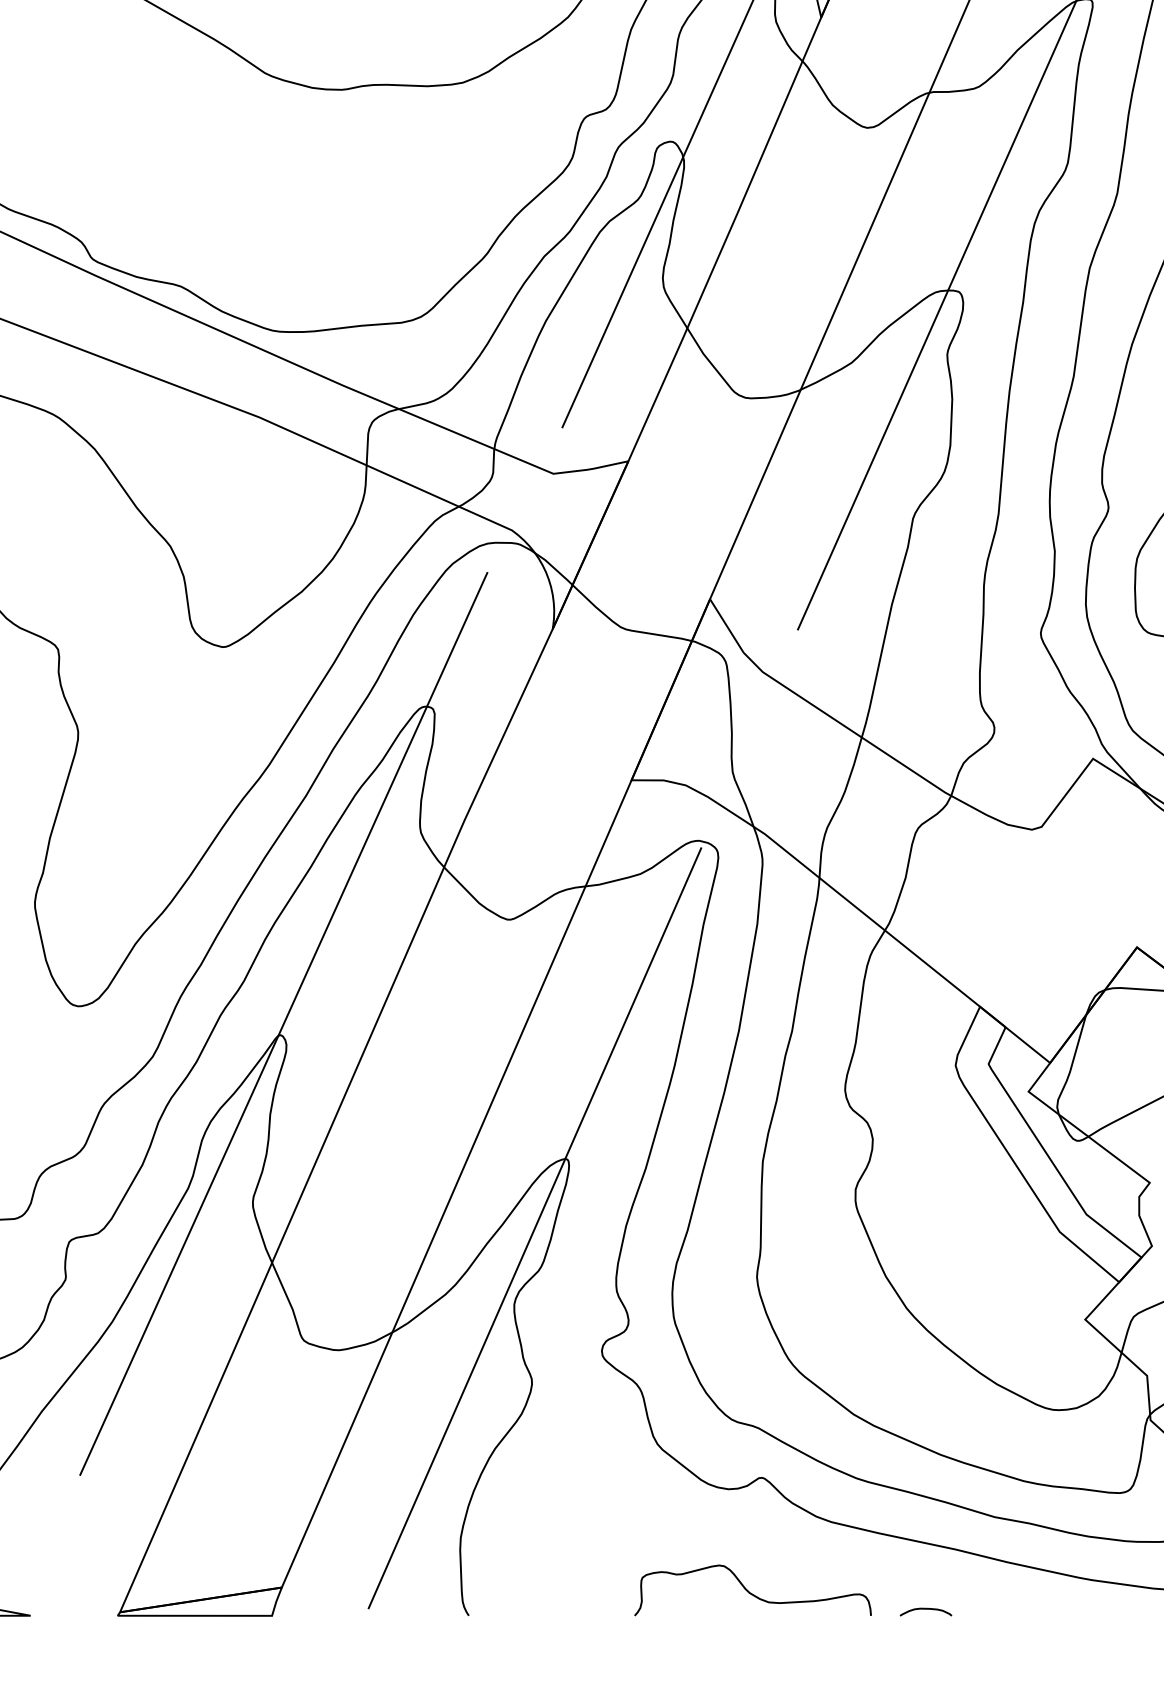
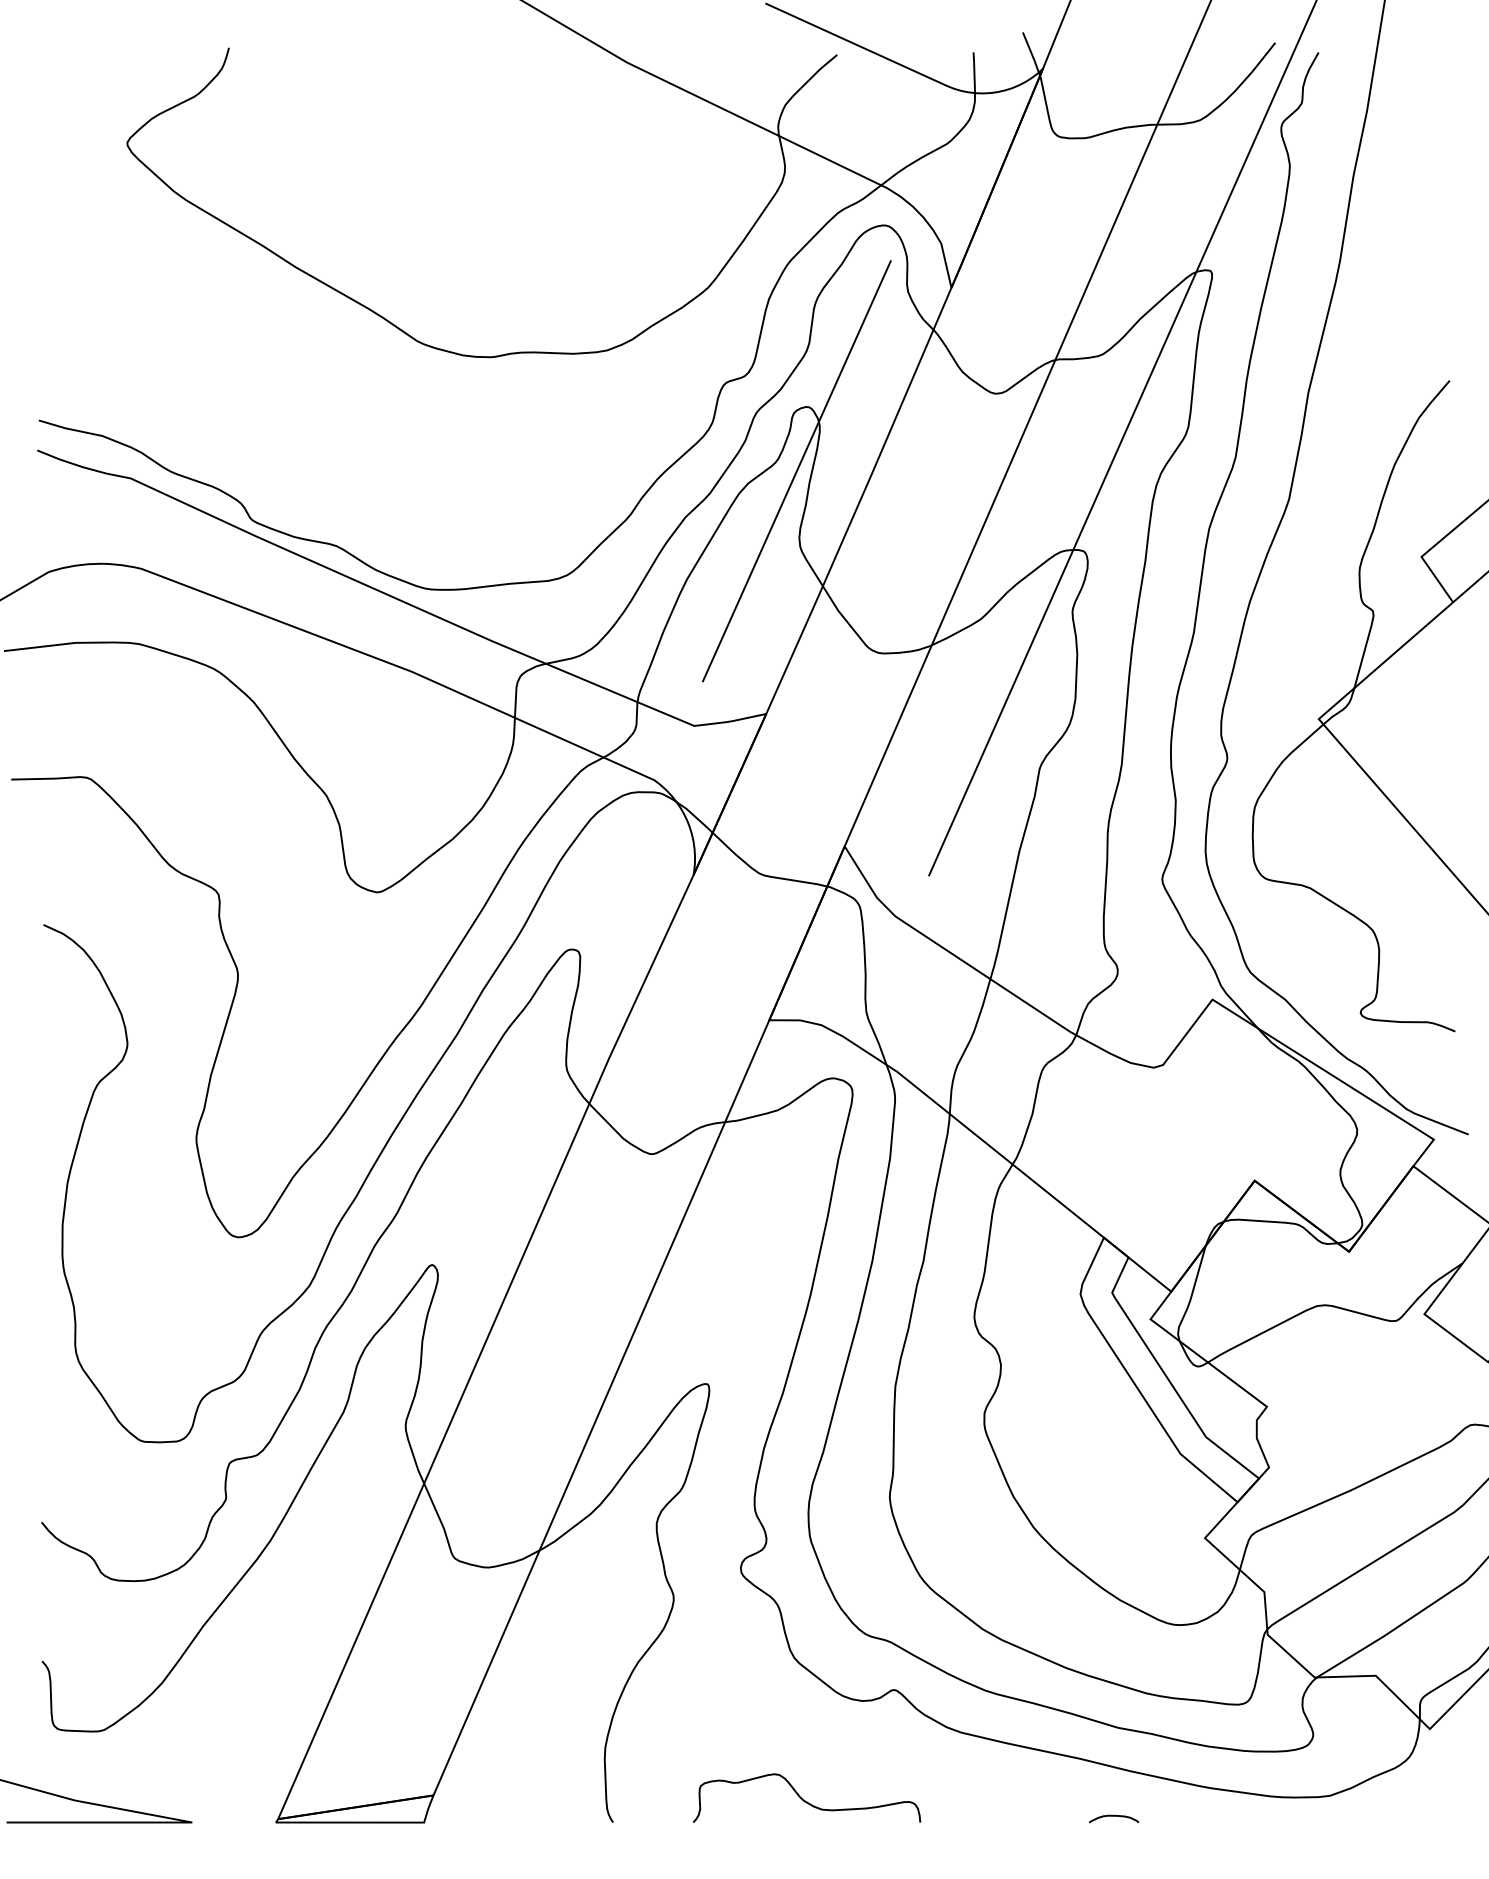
line: (282, 1024) -> (434, 1254), removed
line: (534, 1228) -> (676, 1450), removed
curve: (751, 1592) -> (805, 1800), moved
curve: (926, 1609) -> (1114, 1816), moved

